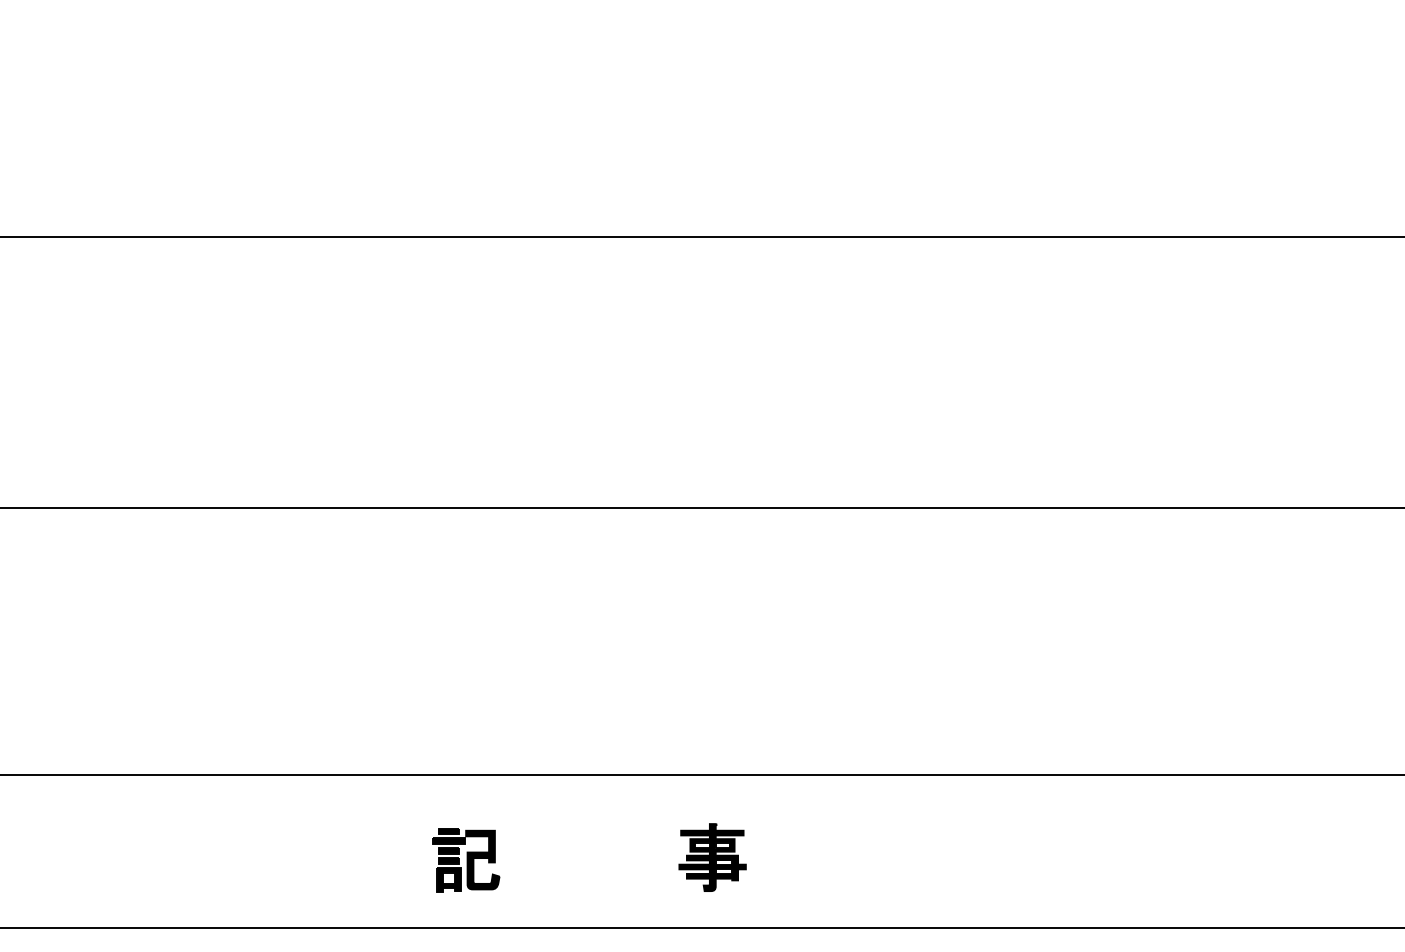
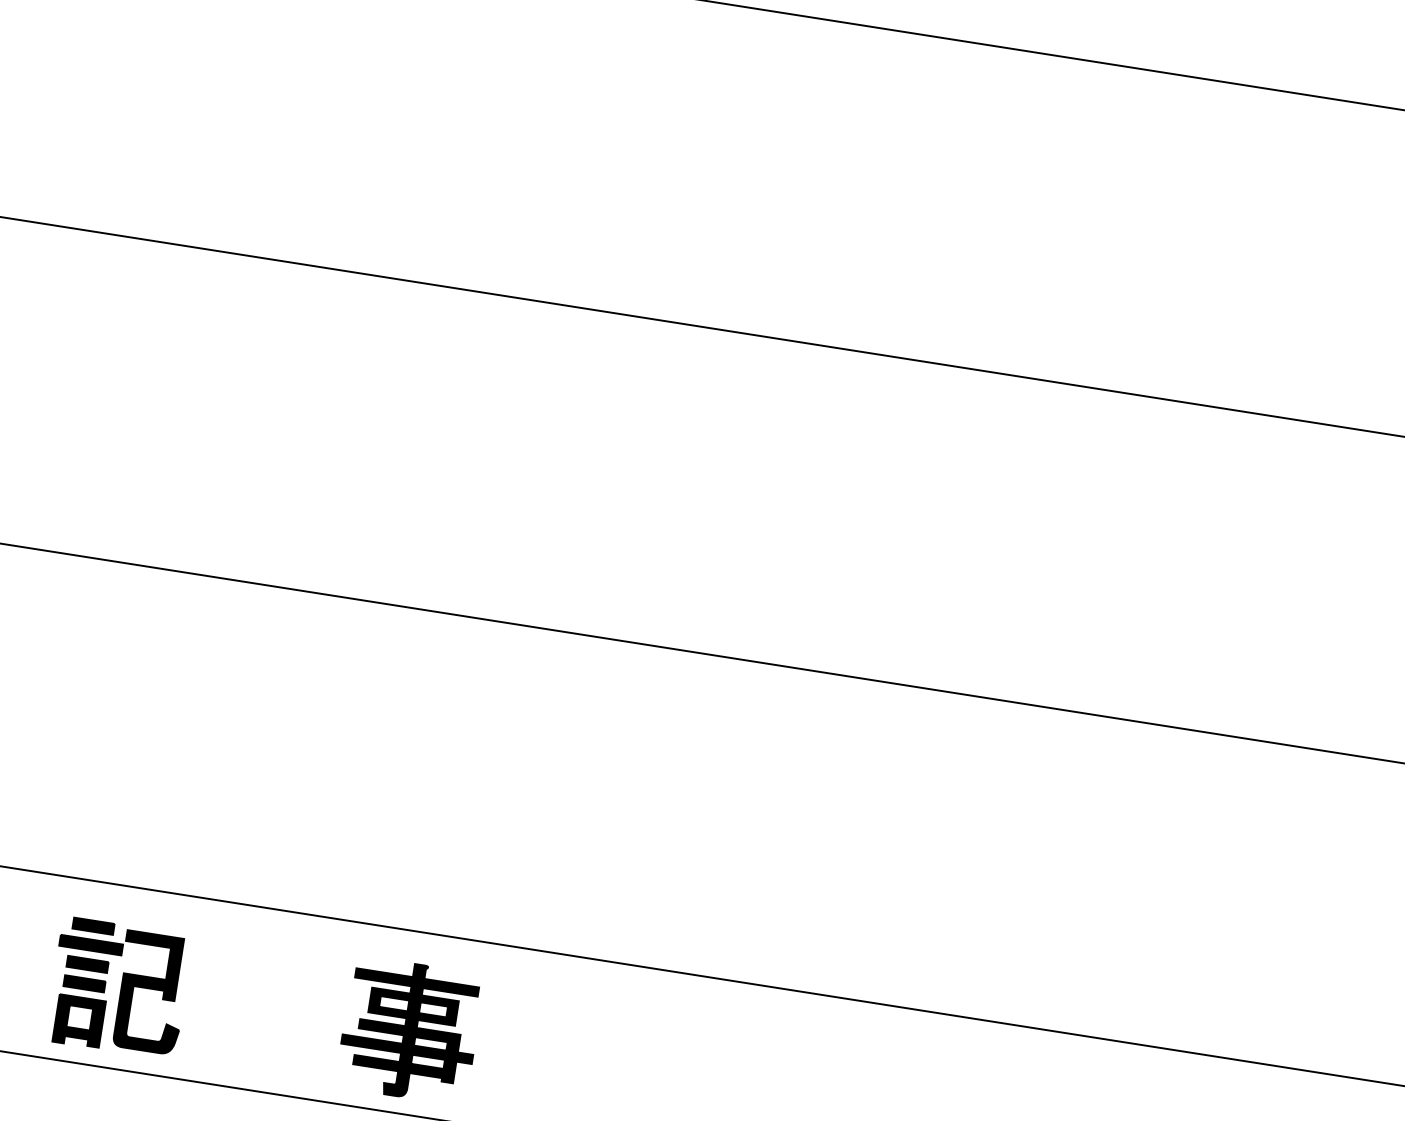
part: (712, 857) -> (409, 1030), size x1.67
part: (466, 860) -> (119, 988), size x1.67

